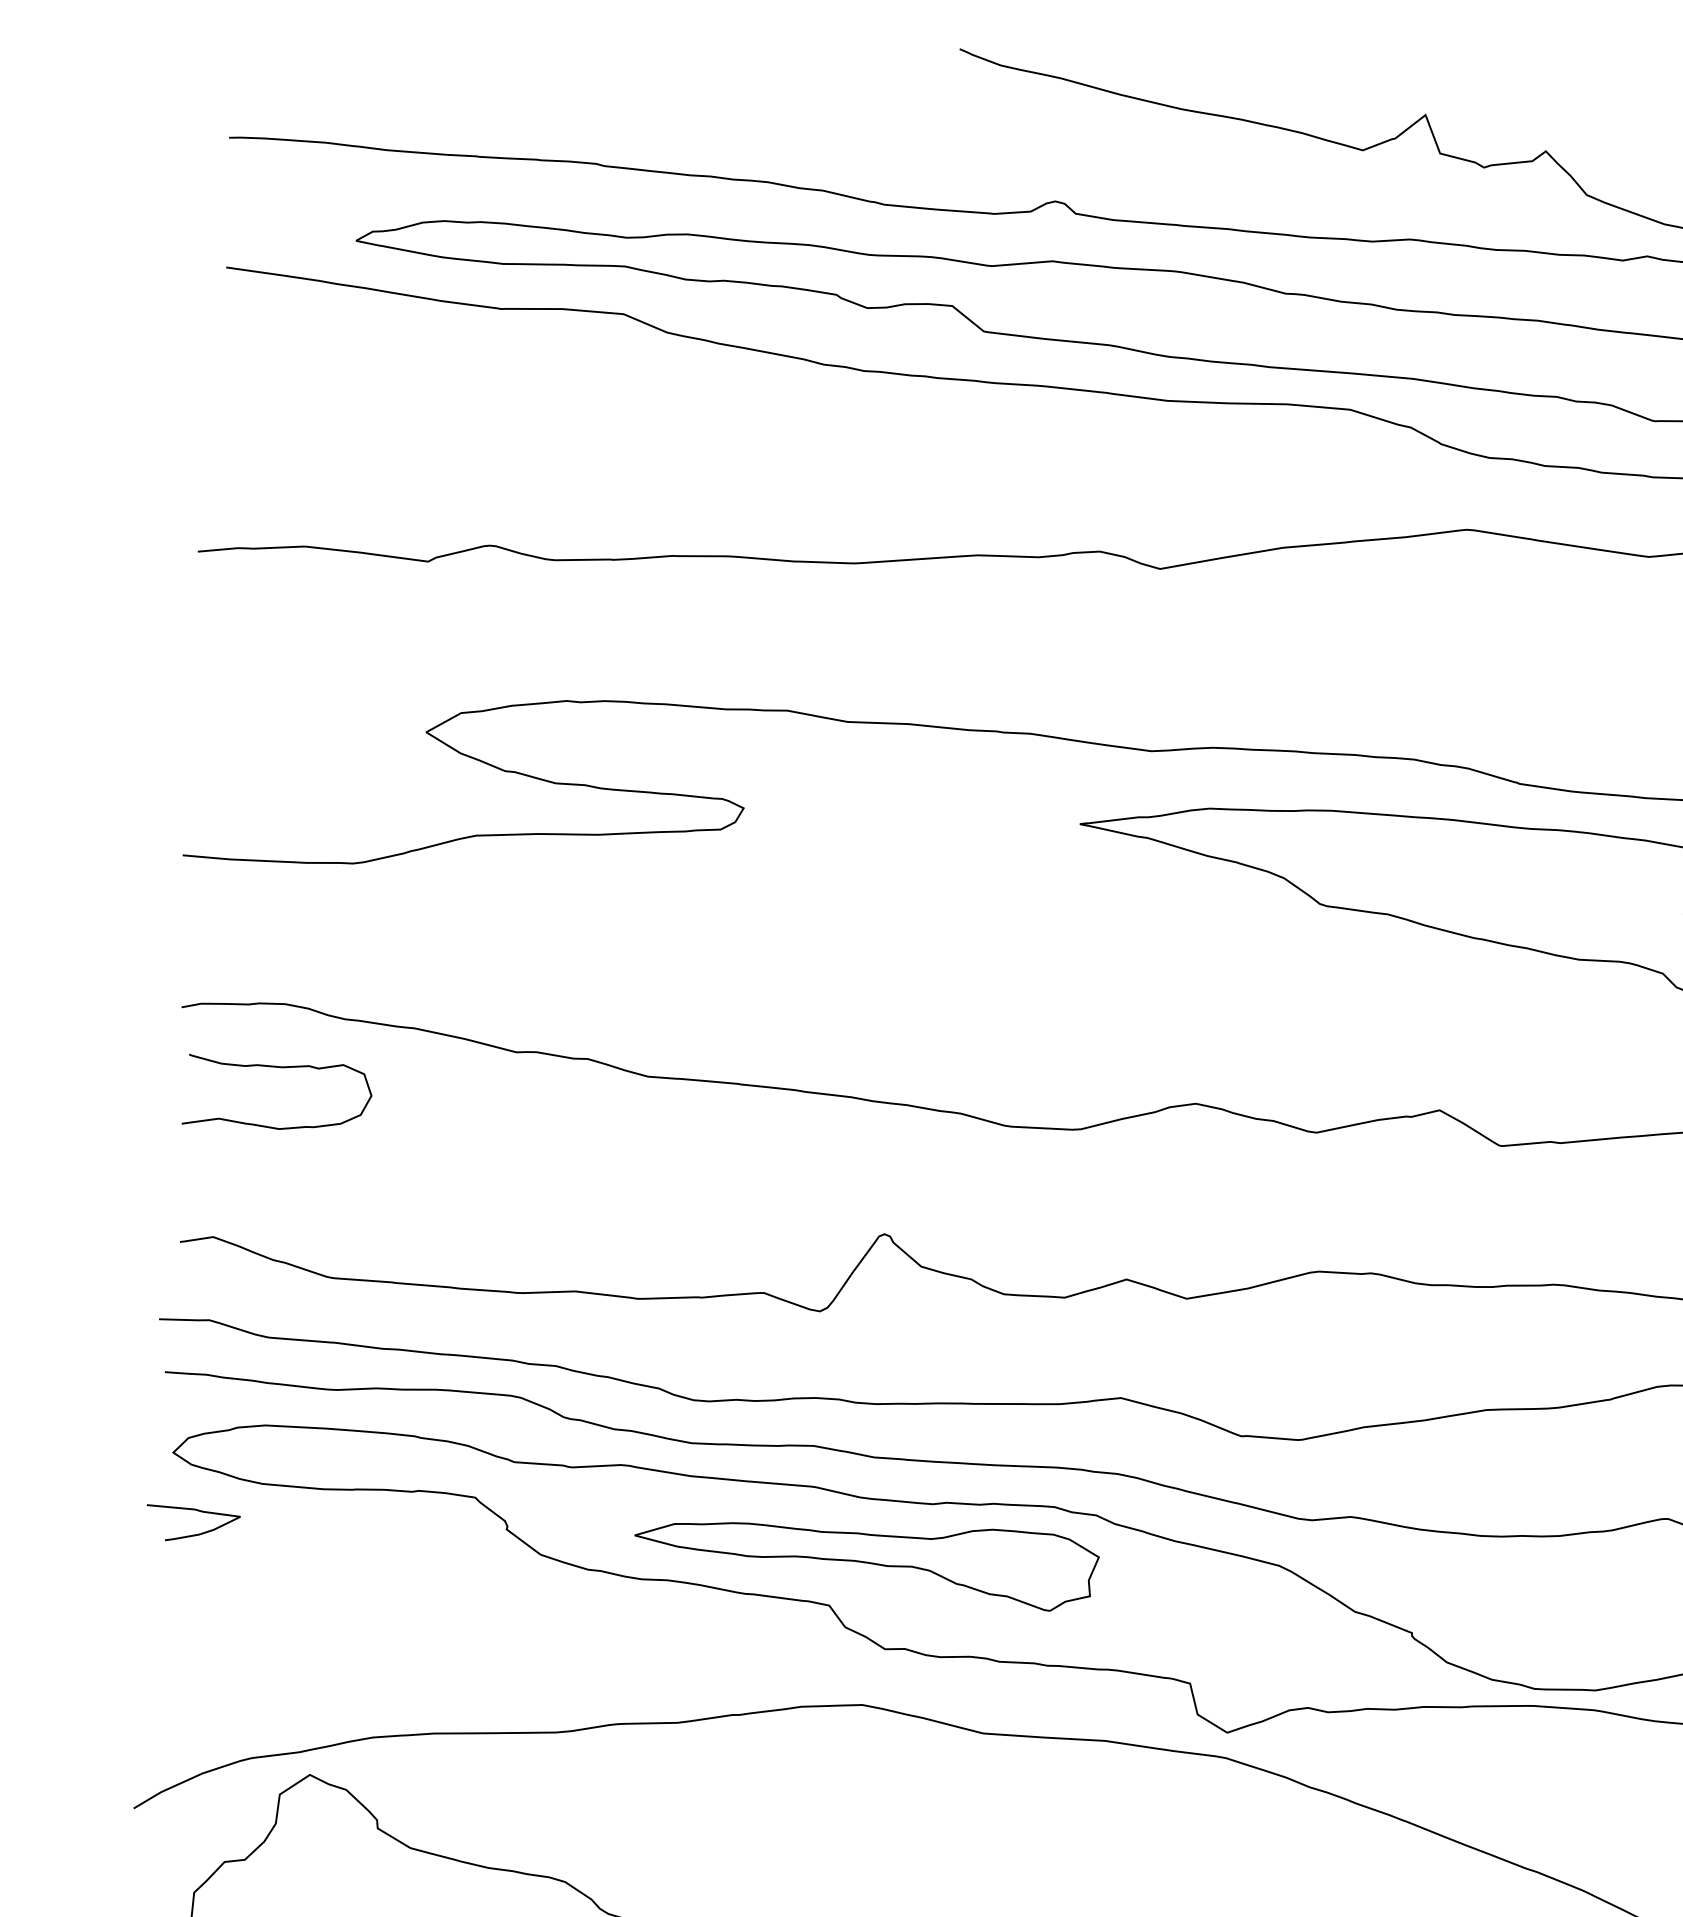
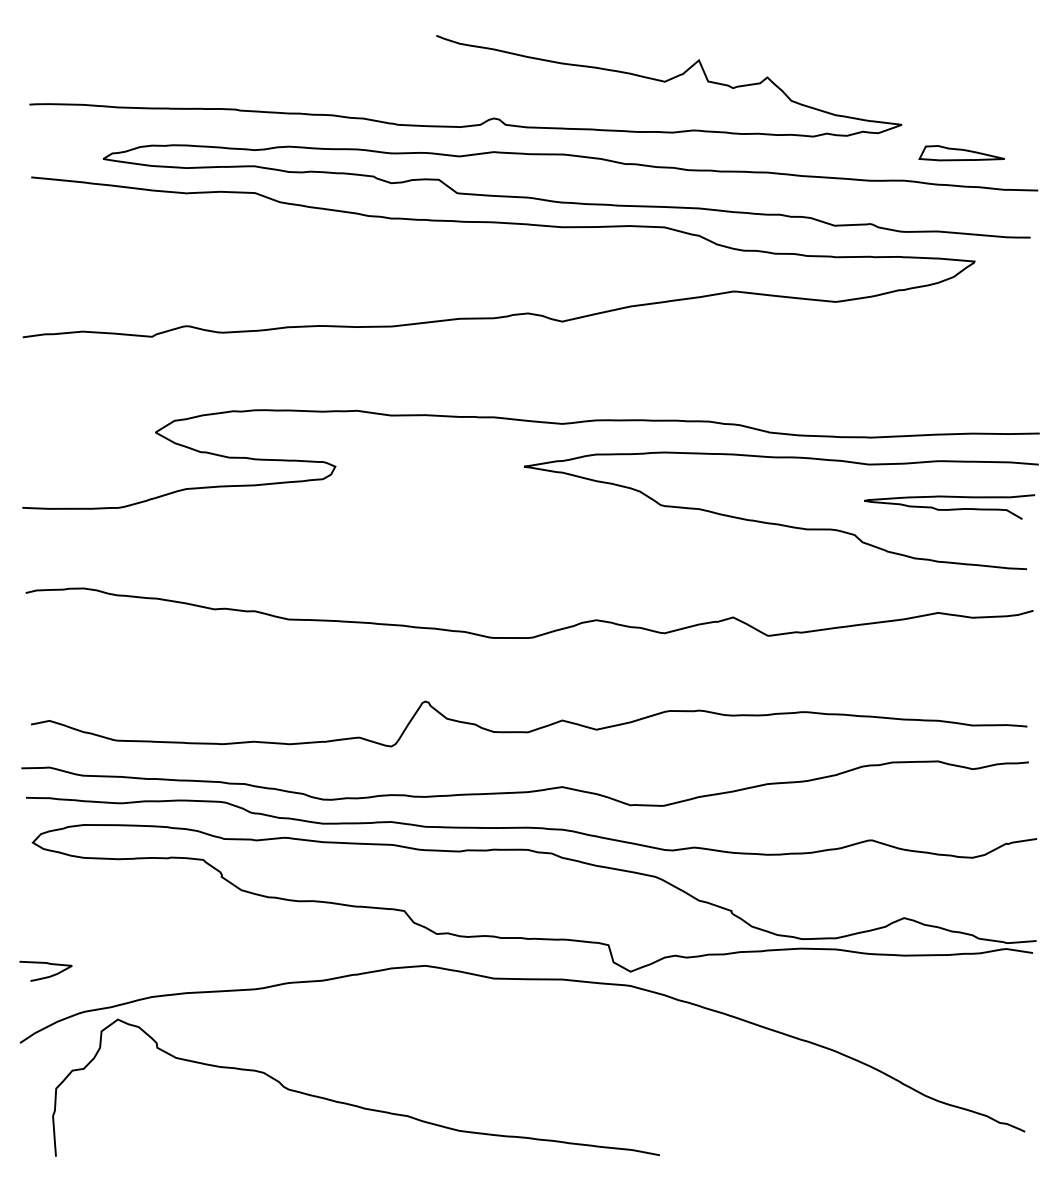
curve: (278, 1068) -> (81, 624), removed
curve: (192, 1533) -> (45, 976), moved
part: (867, 1561) -> (424, 885), removed

